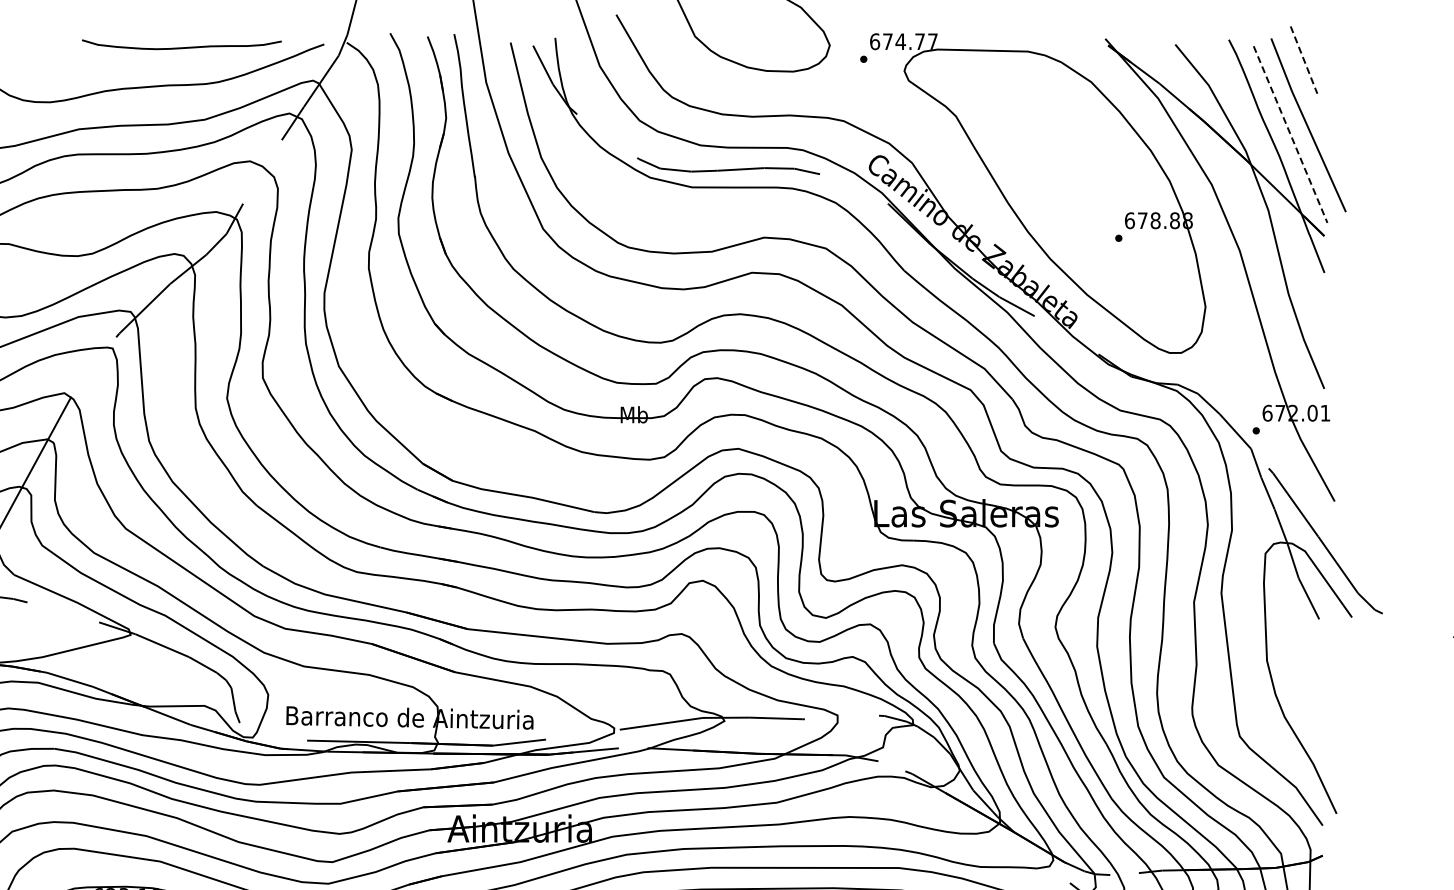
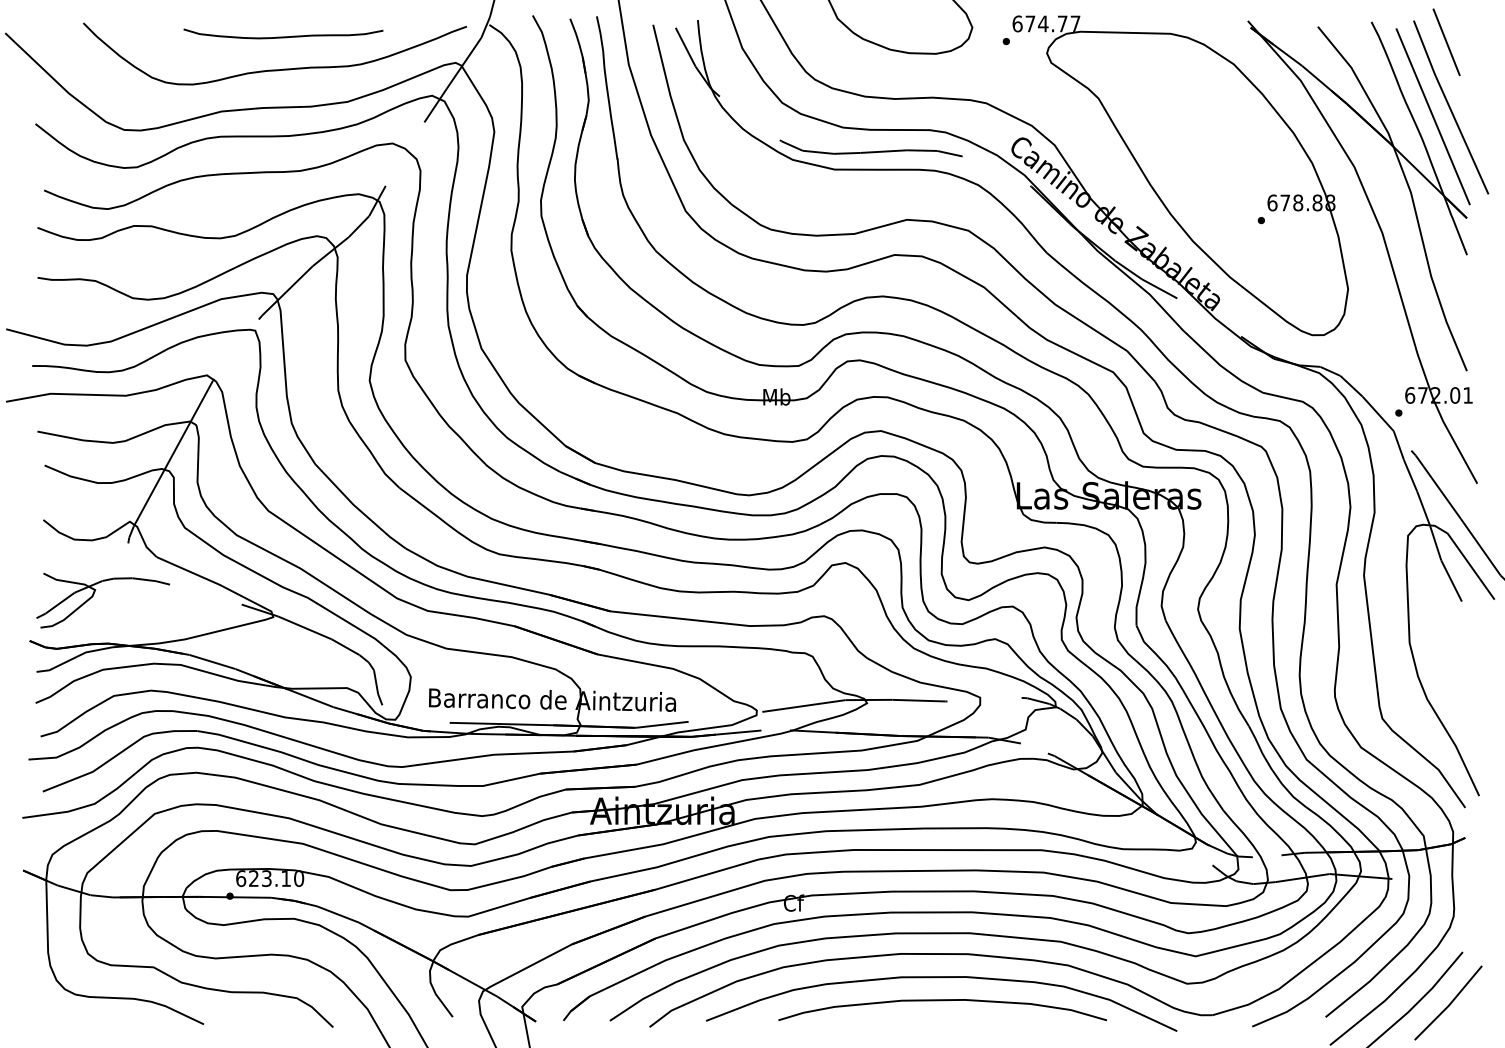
curve: (181, 47) -> (283, 36), moved
line: (1303, 60) -> (1446, 42), dashed -> solid
line: (1290, 134) -> (1433, 116), dashed -> solid

